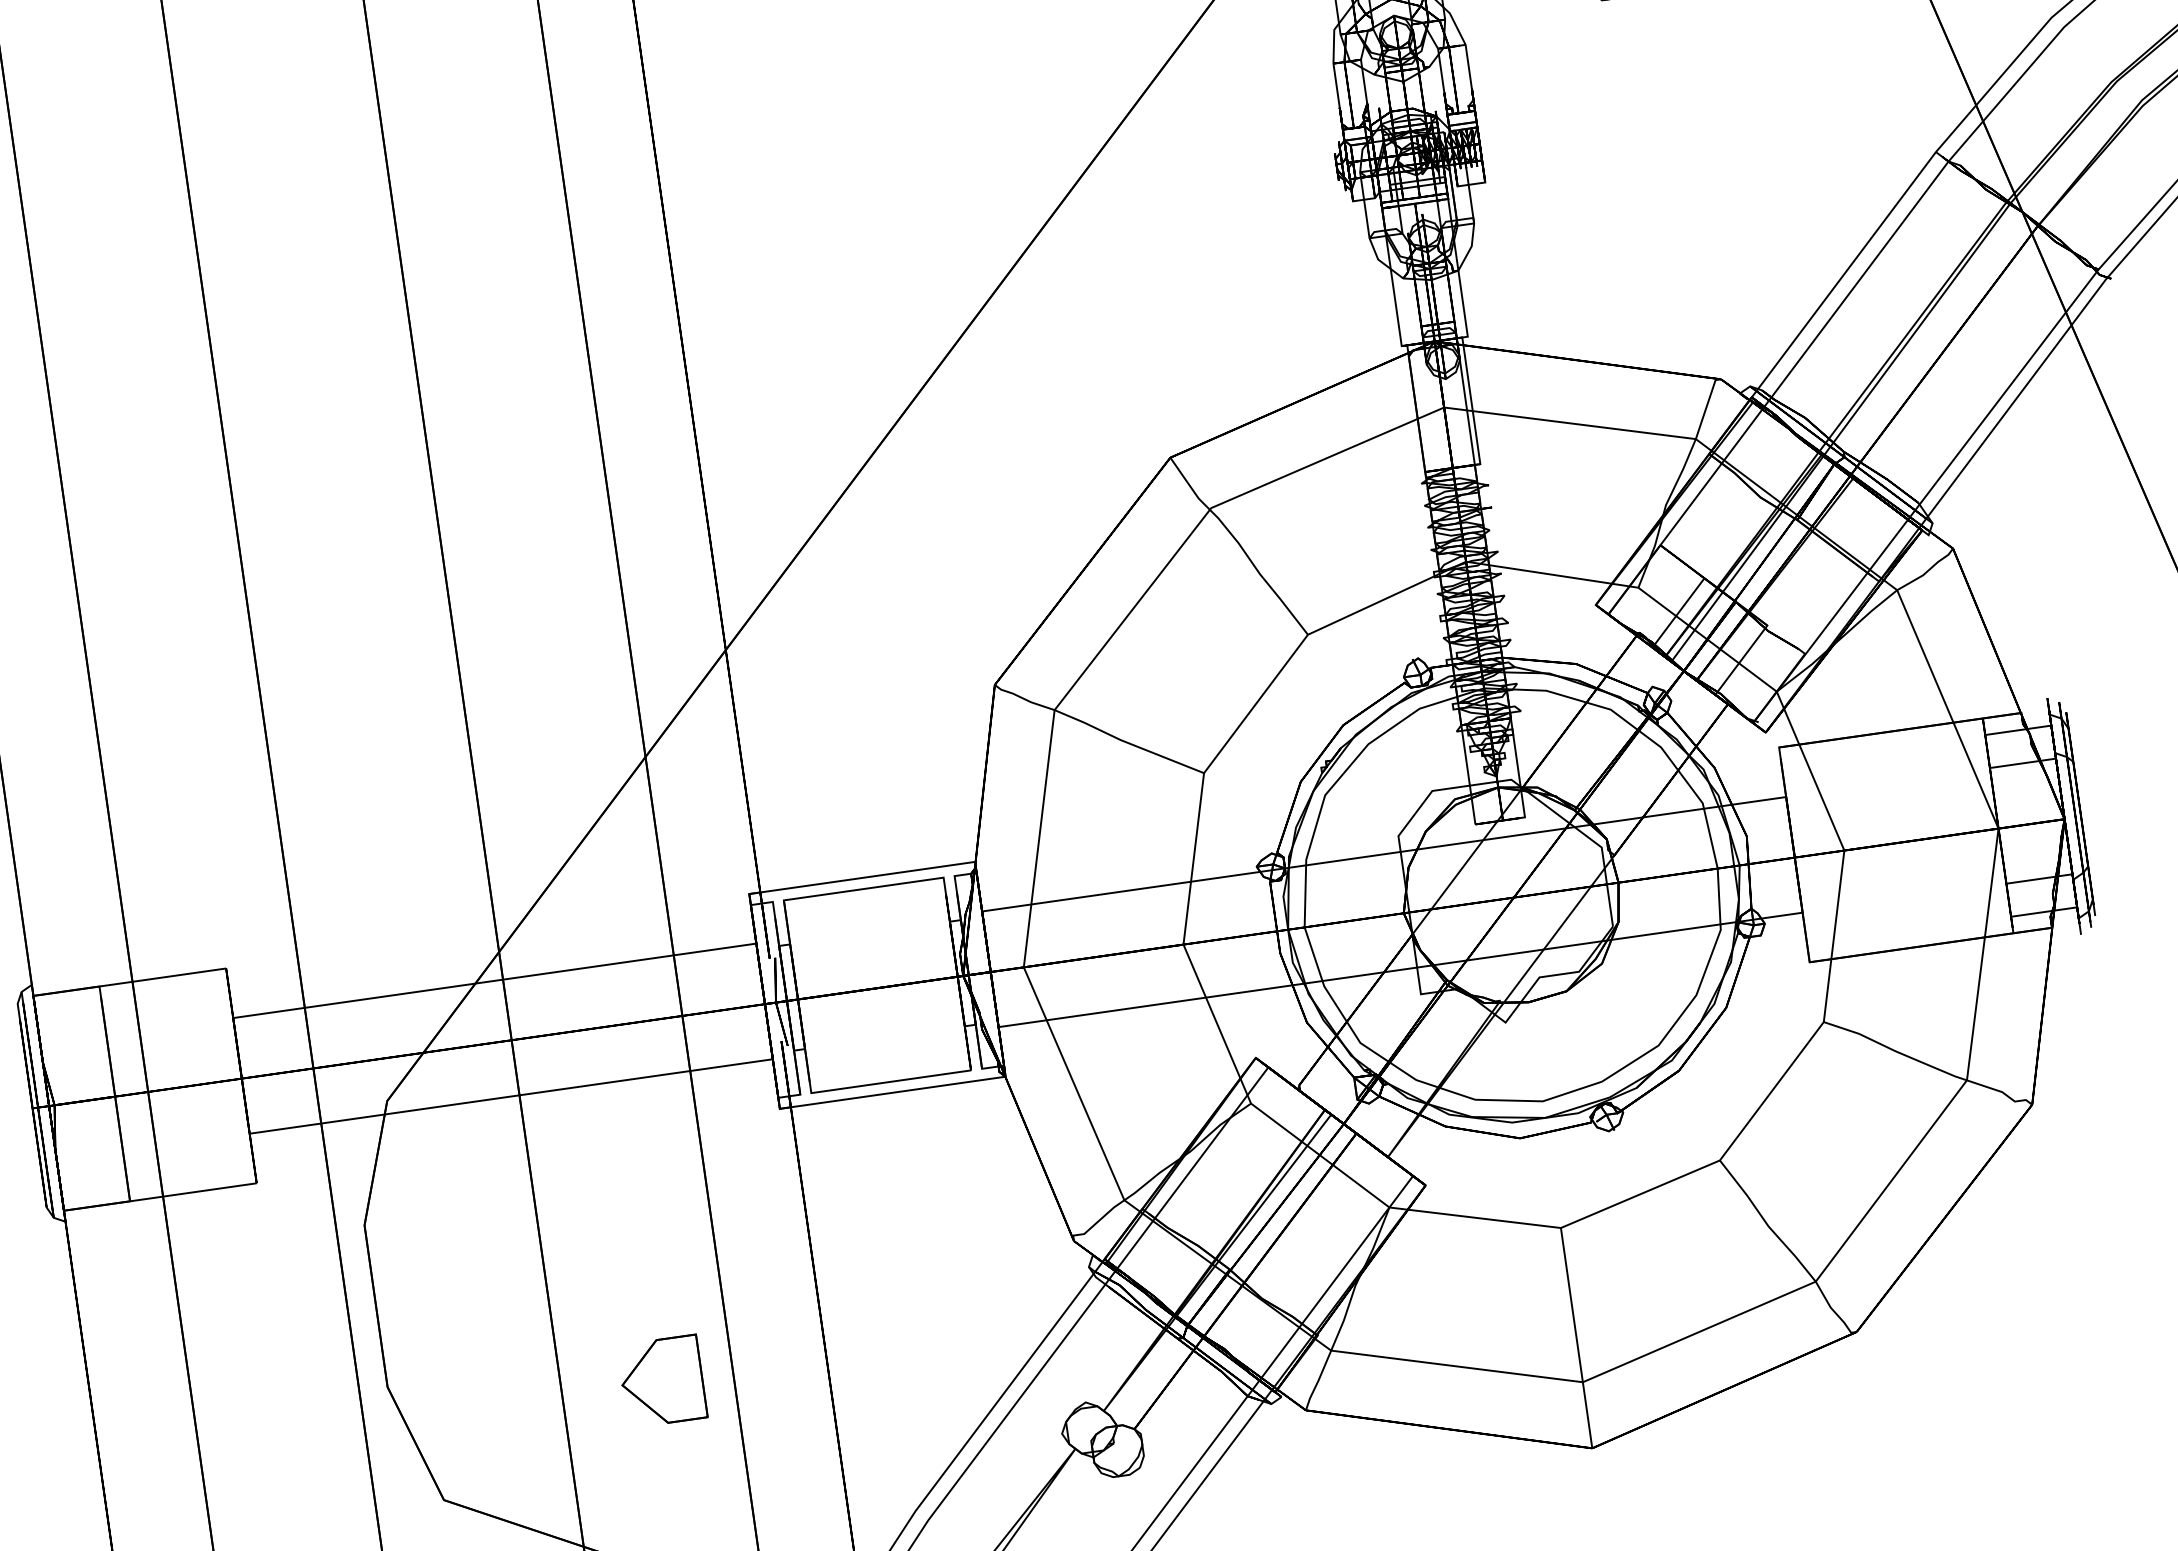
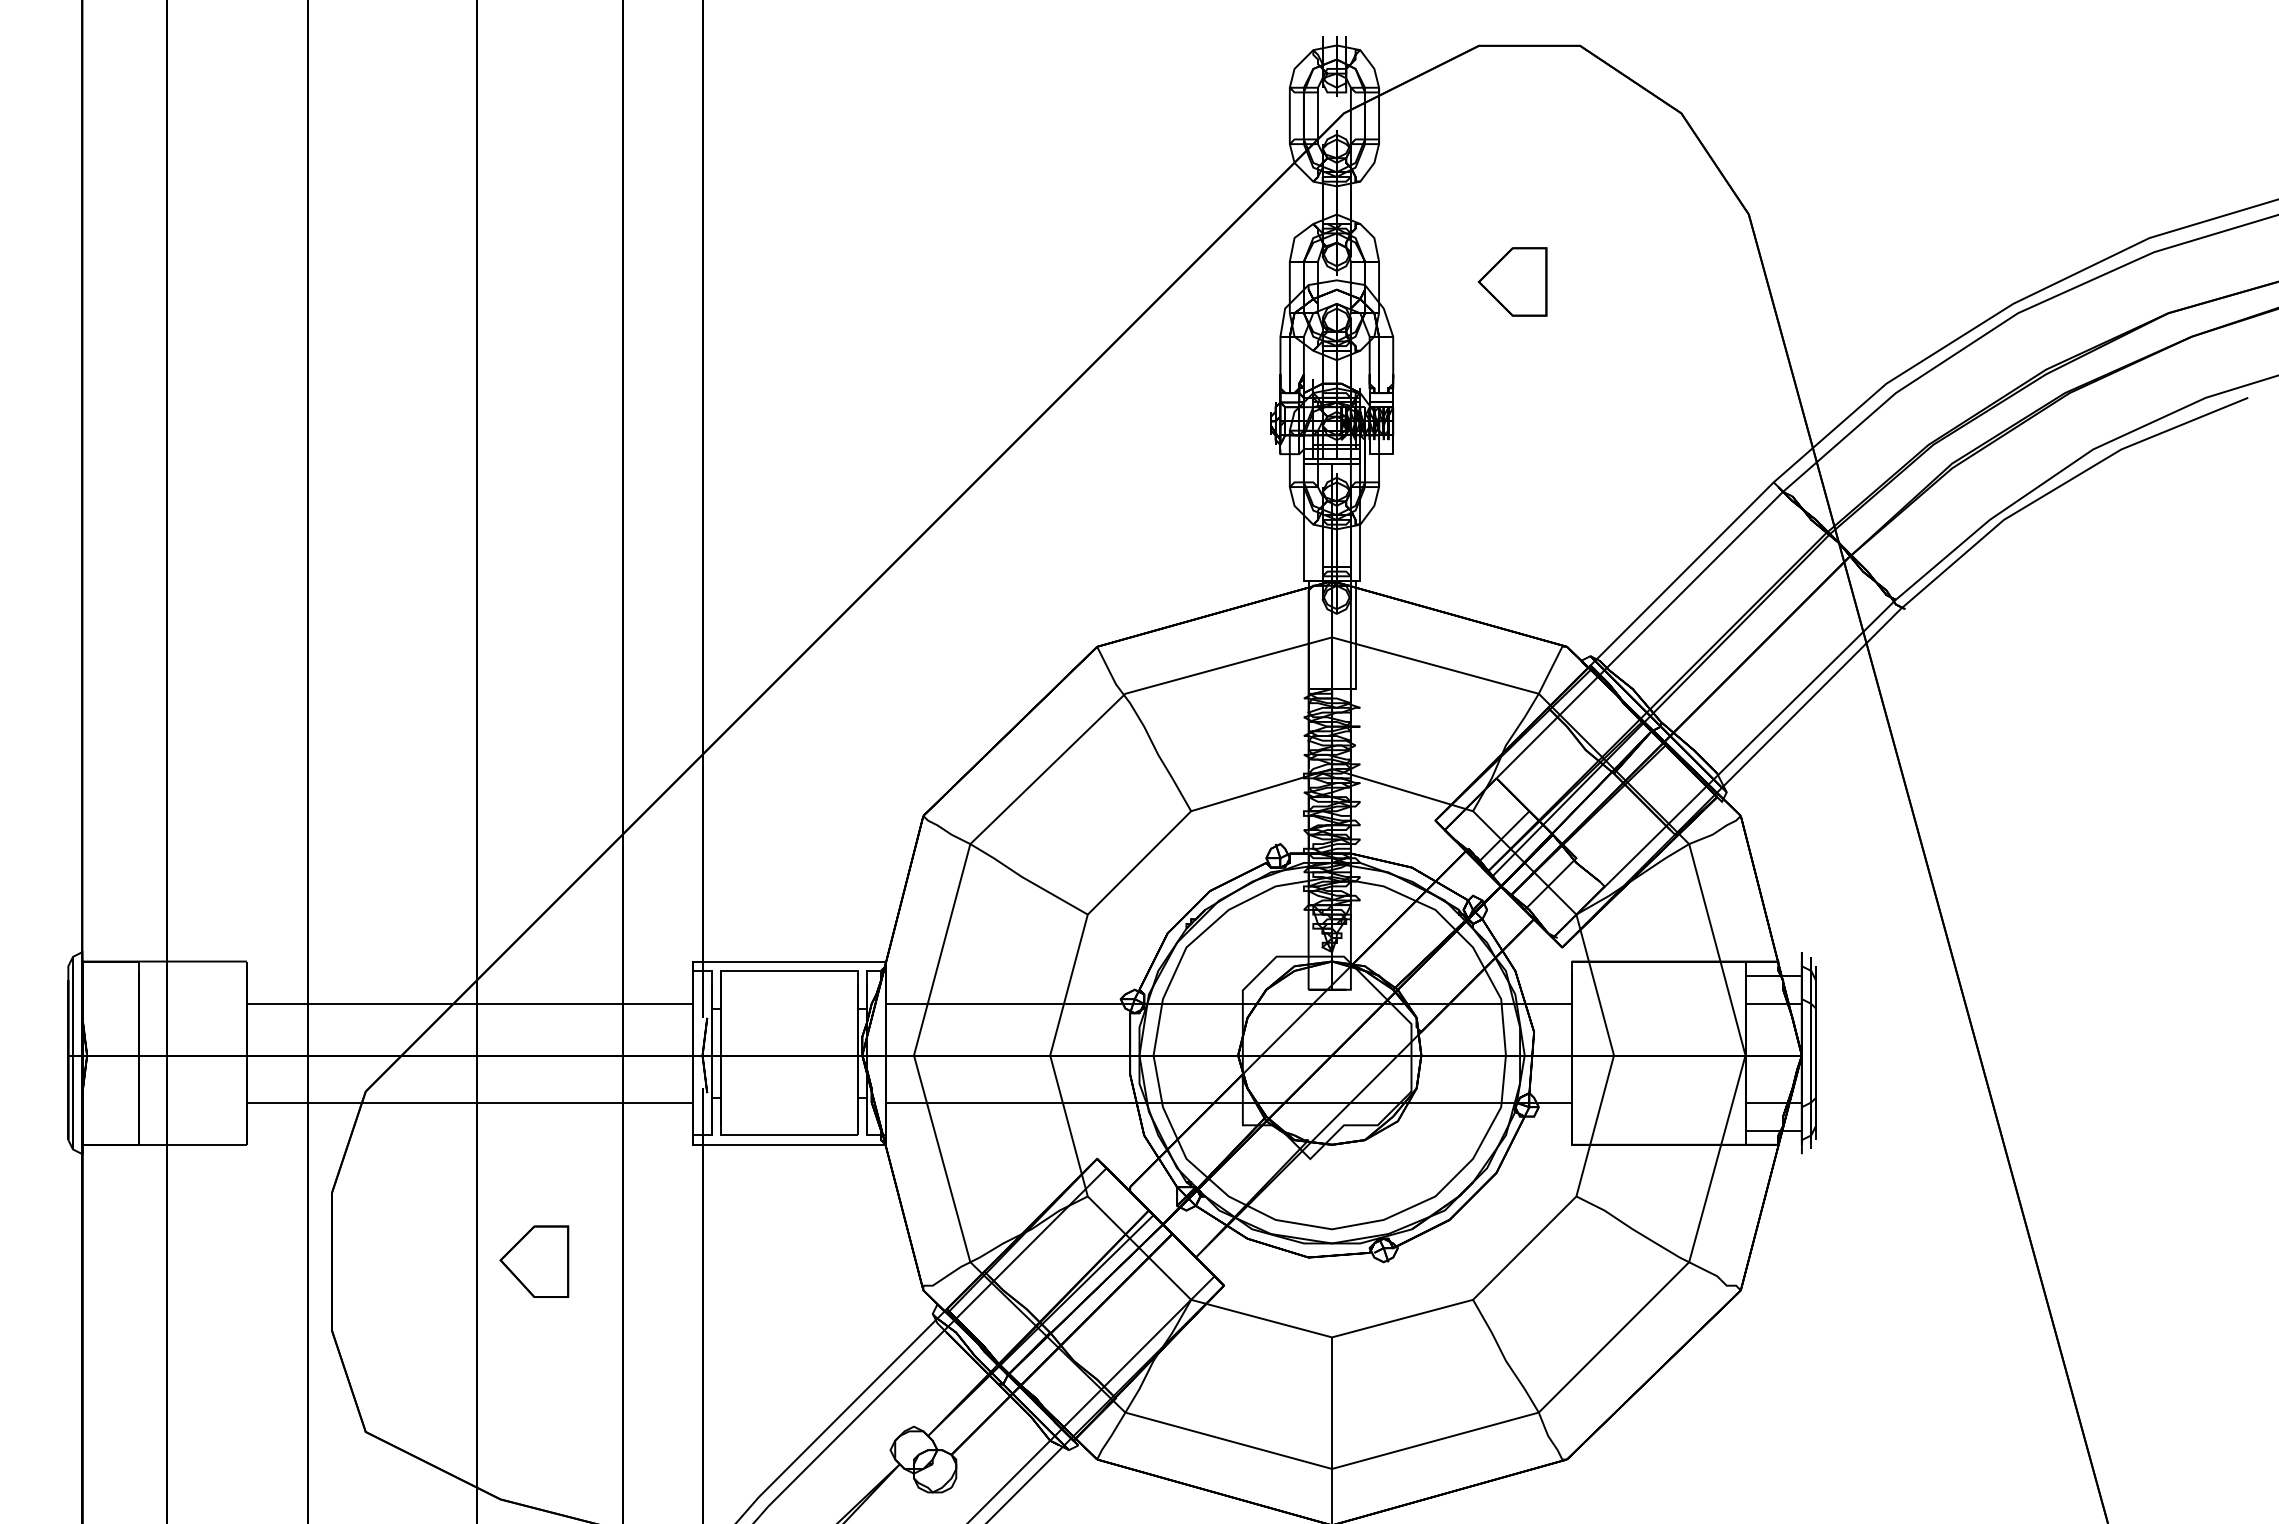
part: (662, 1381) -> (534, 1261), moved

